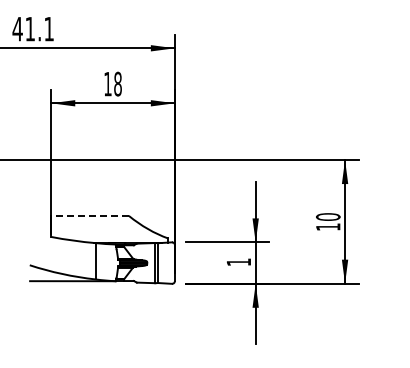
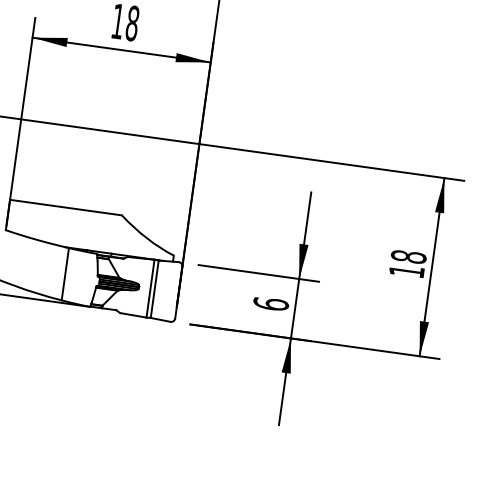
line: (90, 215) -> (66, 207), dashed -> solid
text: (328, 216) -> (409, 256), 10 -> 18
text: (238, 262) -> (270, 304), 1 -> 6

